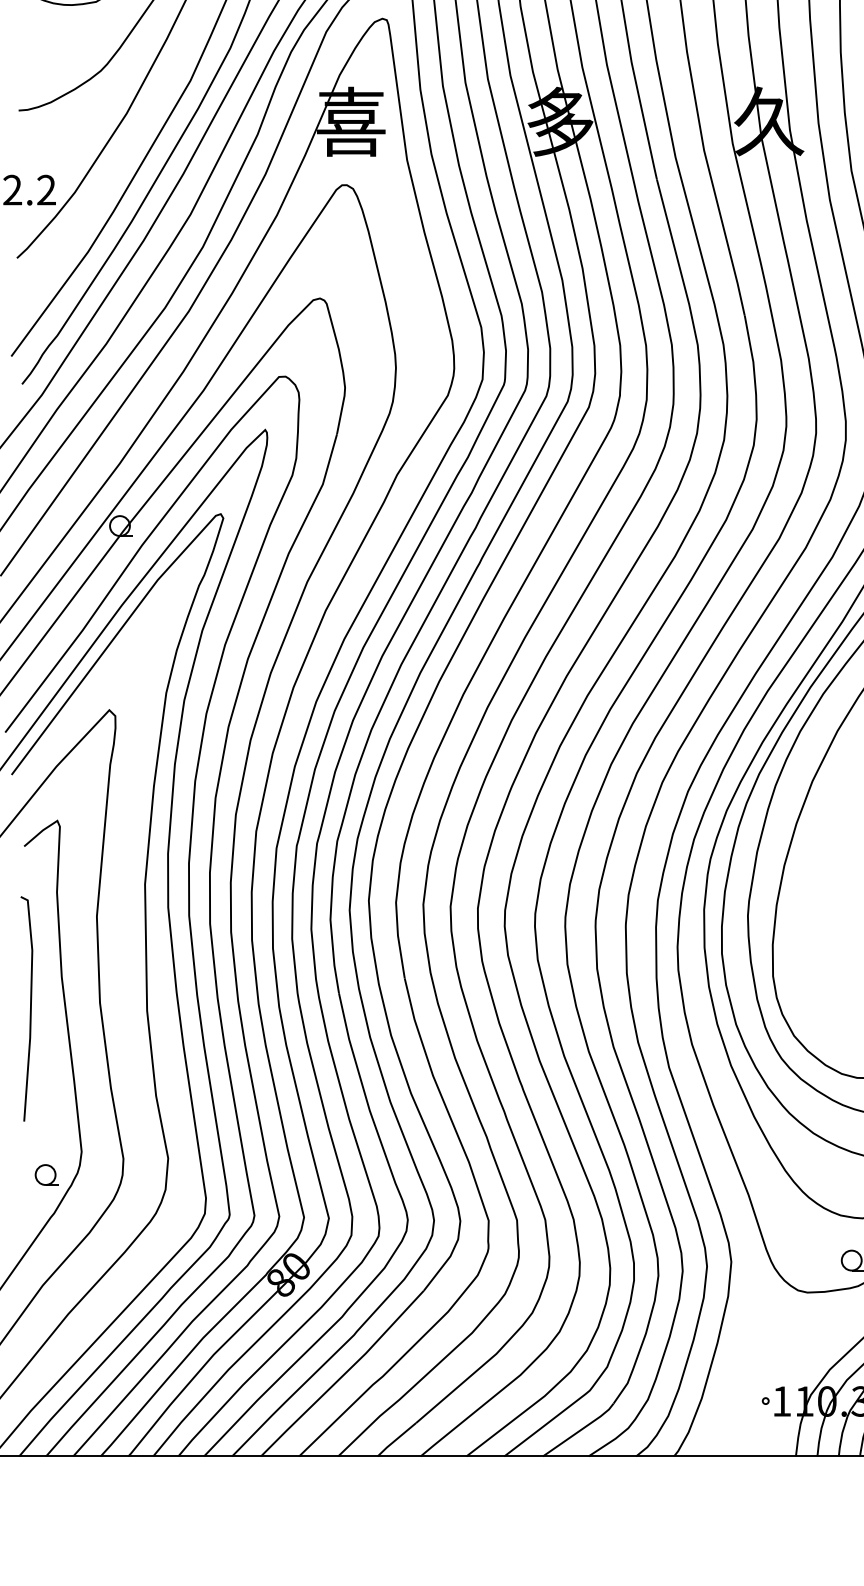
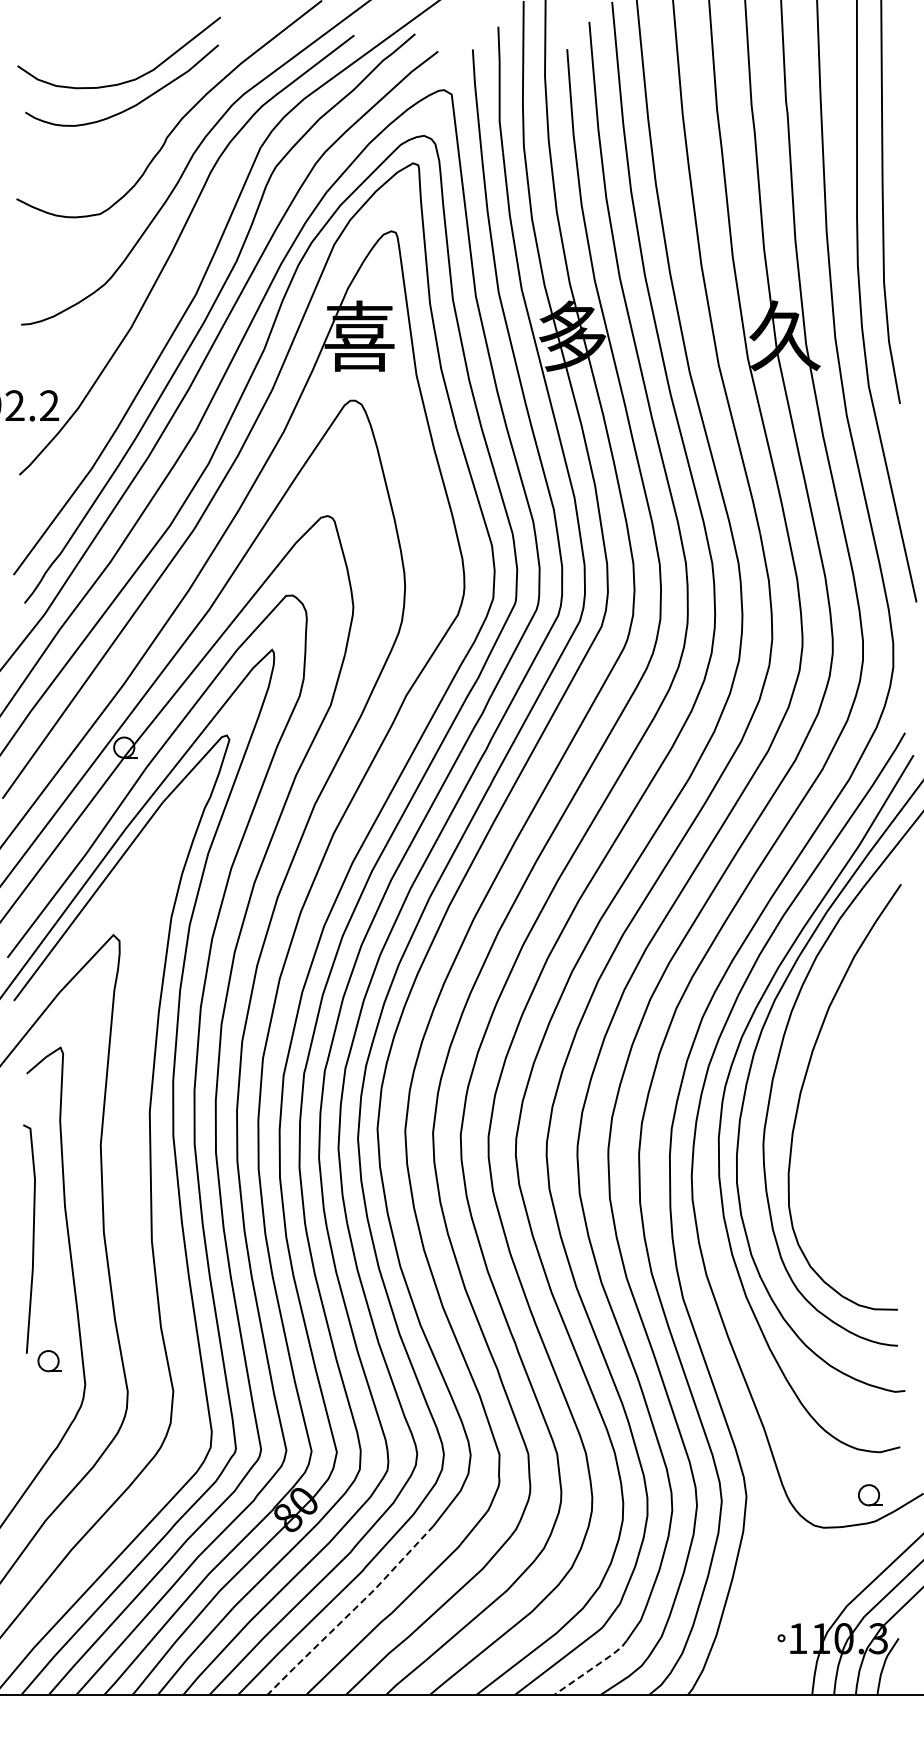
part: (46, 1175) -> (49, 1361), moved
line: (343, 1374) -> (351, 1611), solid -> dashed
line: (581, 1429) -> (593, 1667), solid -> dashed

